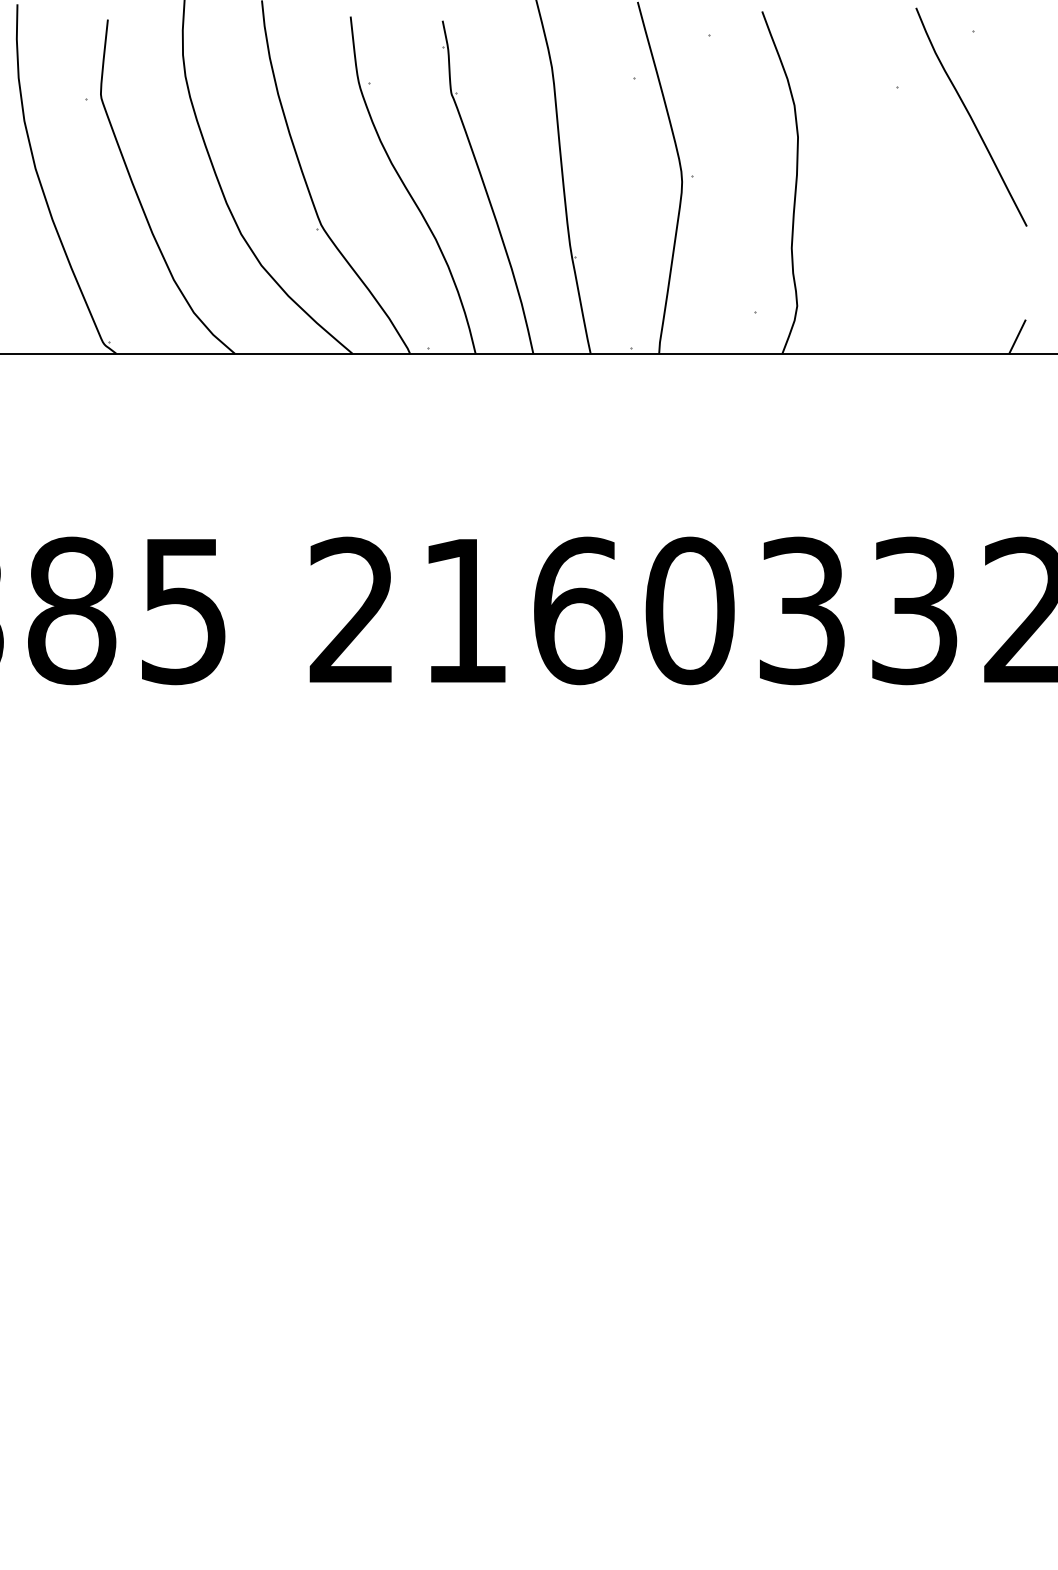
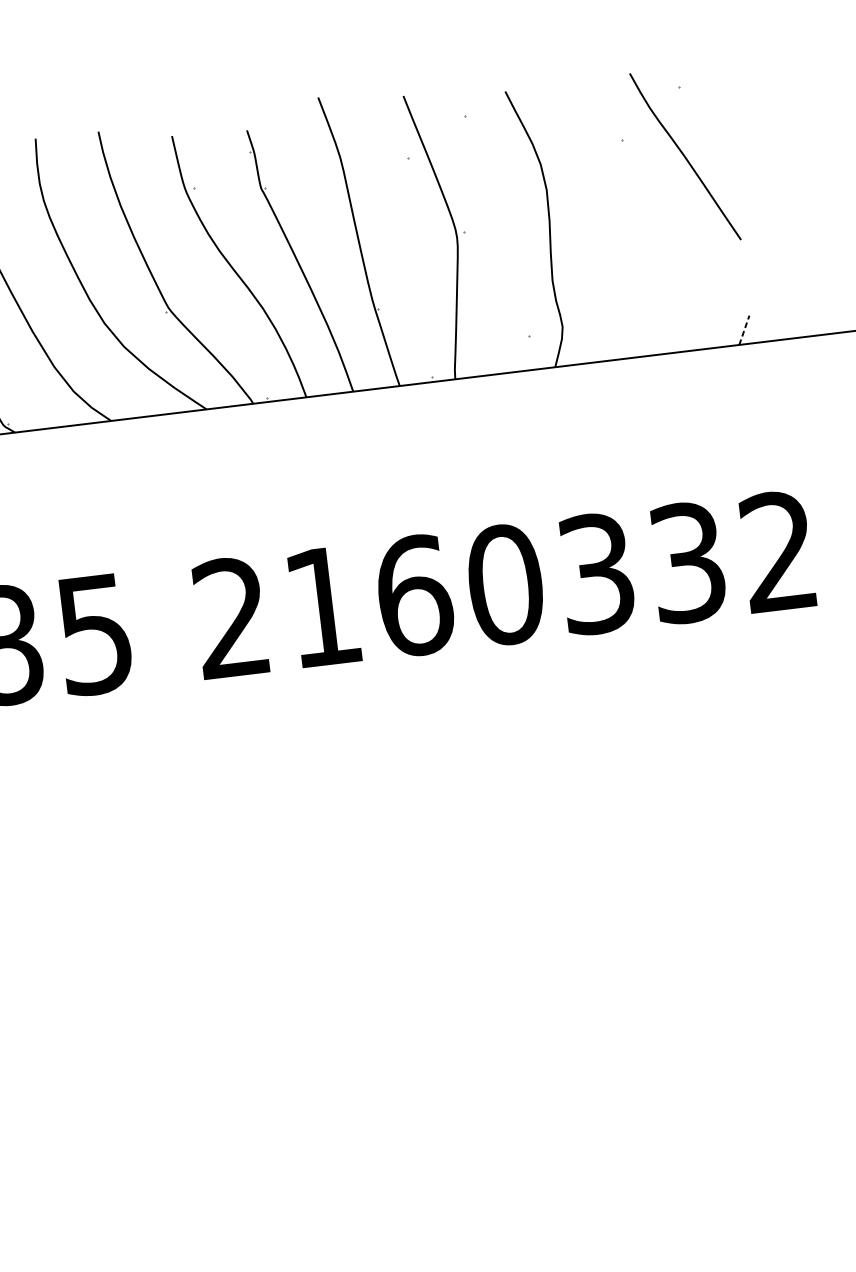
line: (1017, 337) -> (744, 330), solid -> dashed

